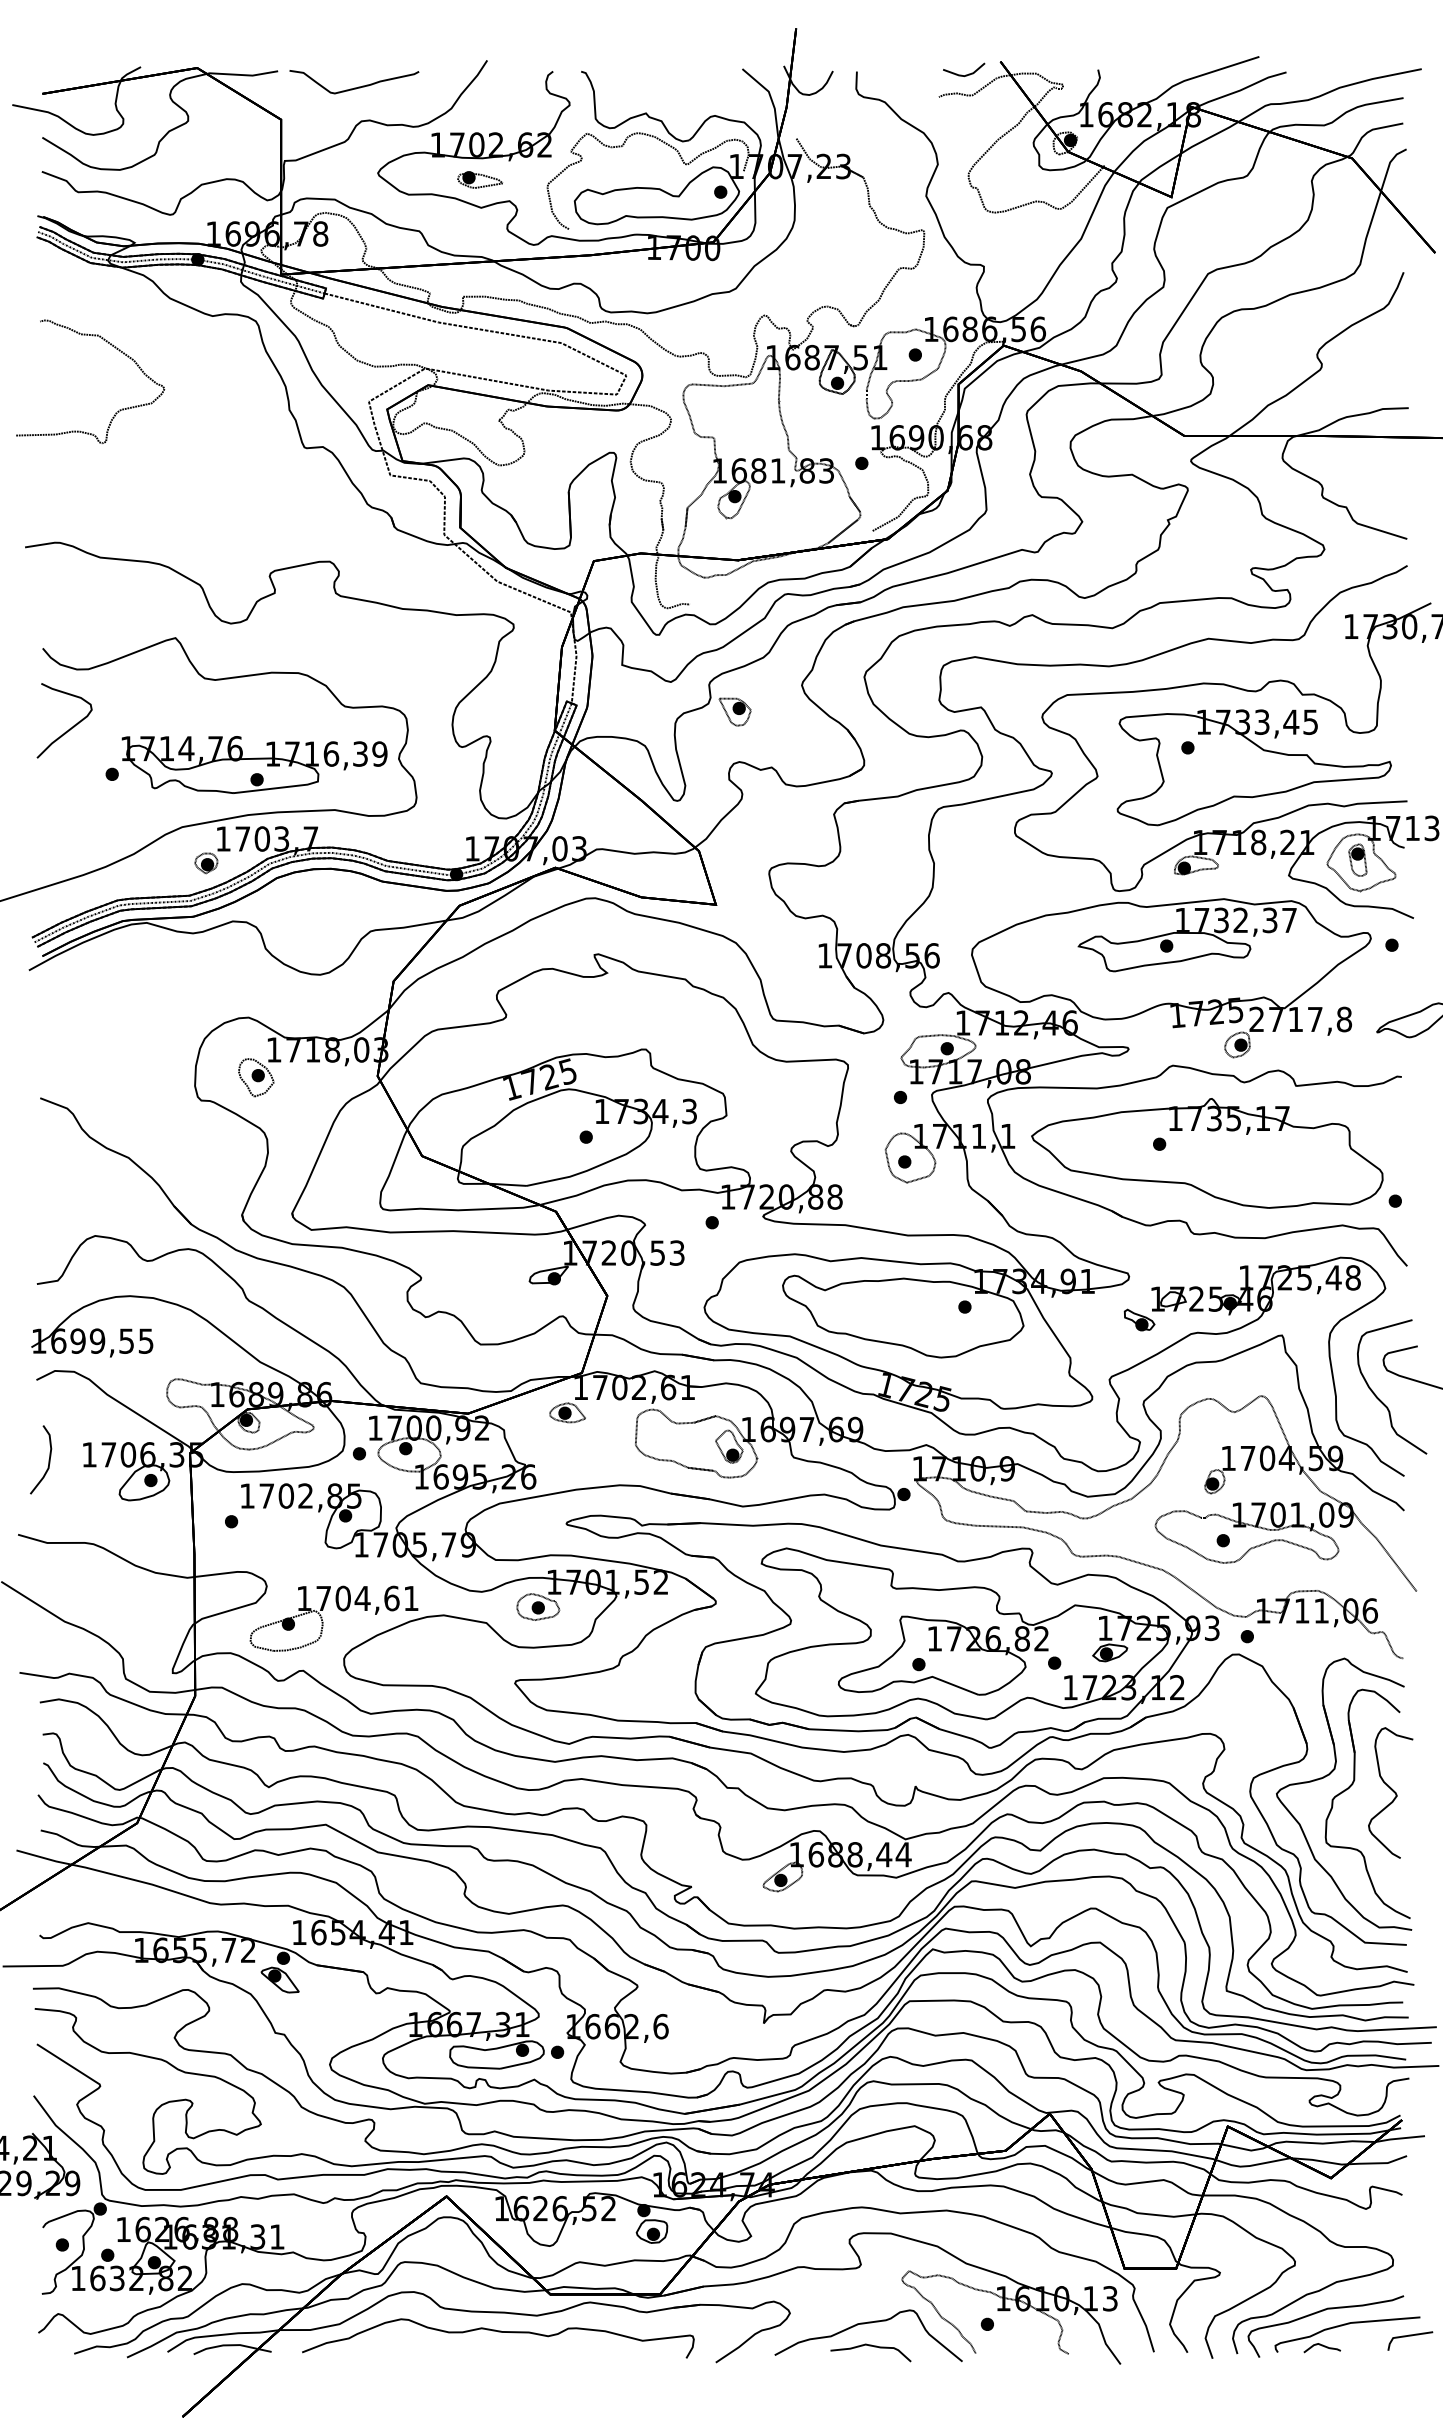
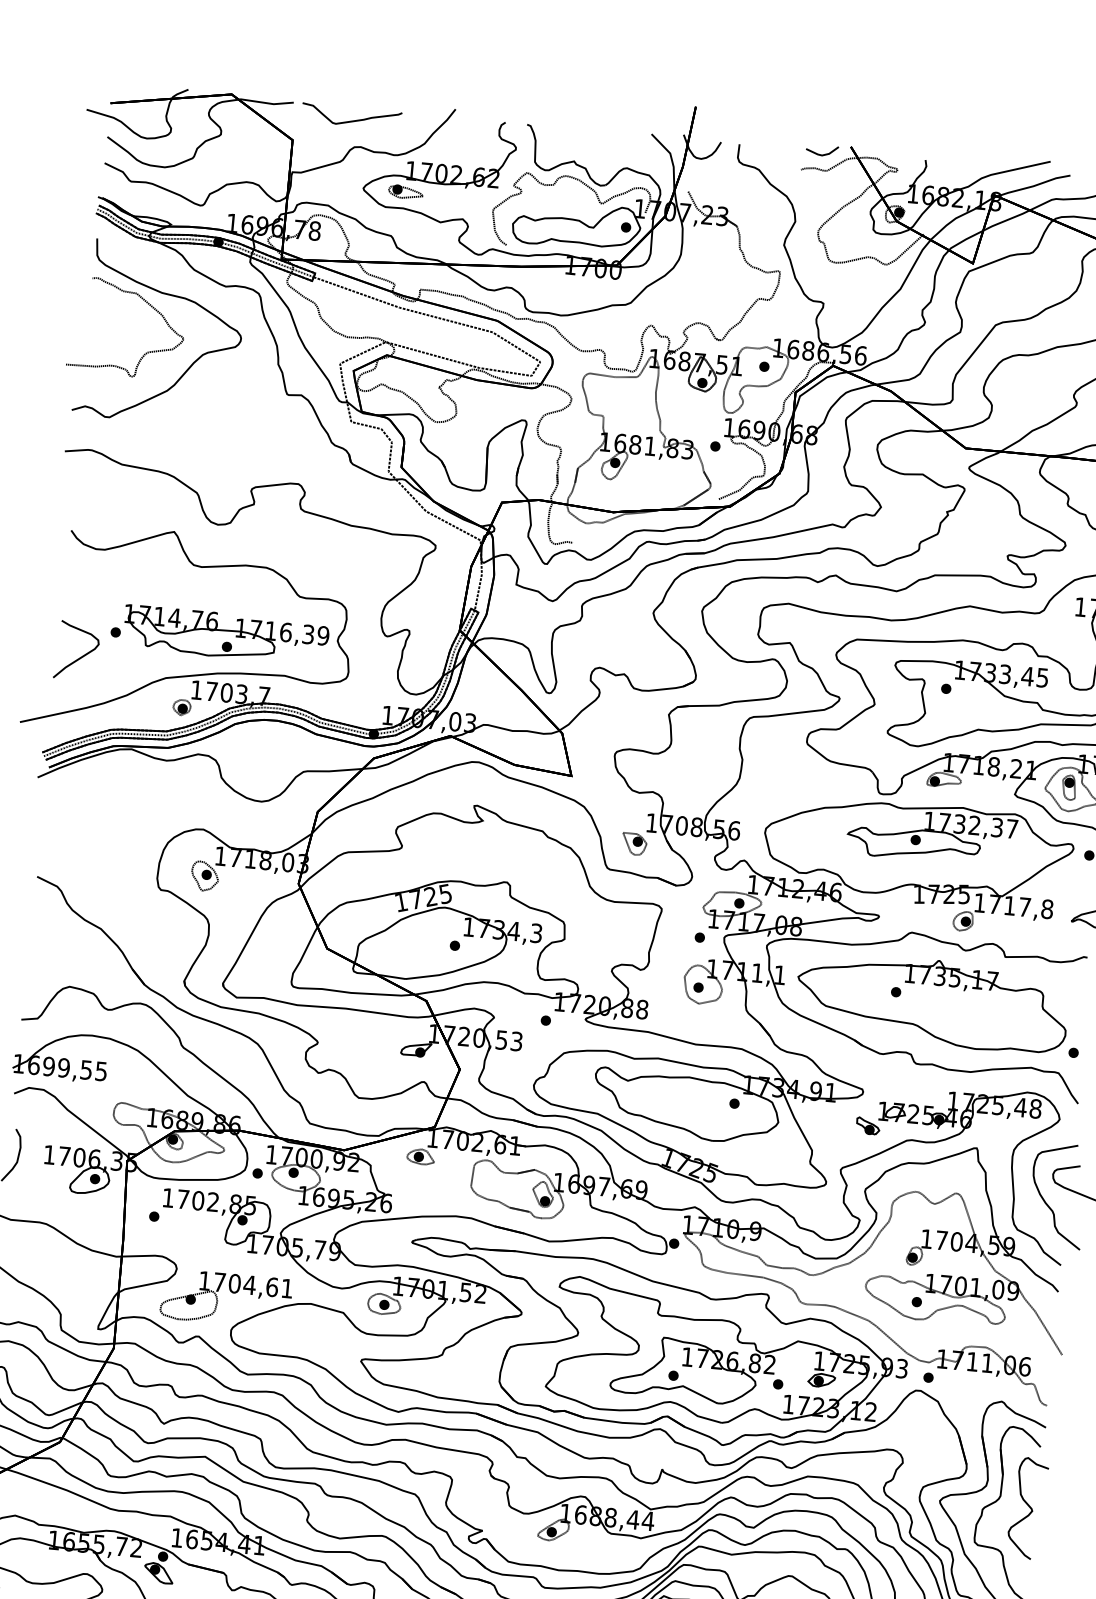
part: (480, 179) -> (406, 191), moved
part: (140, 334) -> (168, 295), added
part: (734, 711) -> (633, 843), moved
curve: (69, 728) -> (80, 657), moved
text: (1256, 1018) -> (979, 902), 2717,8 -> 1717,8

